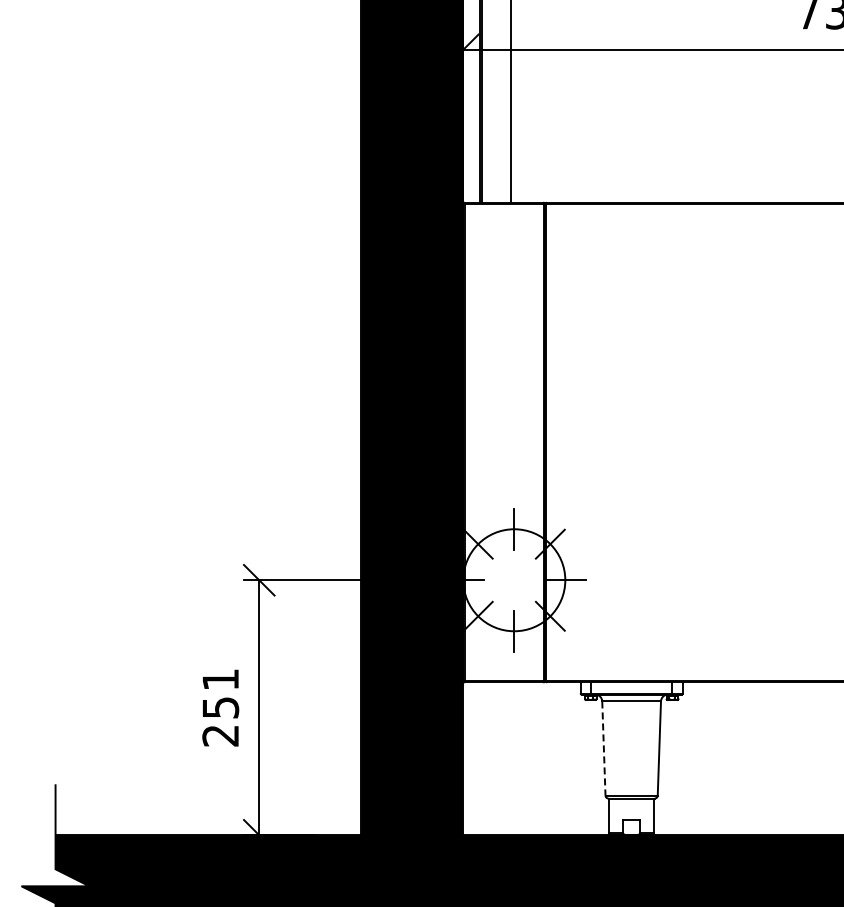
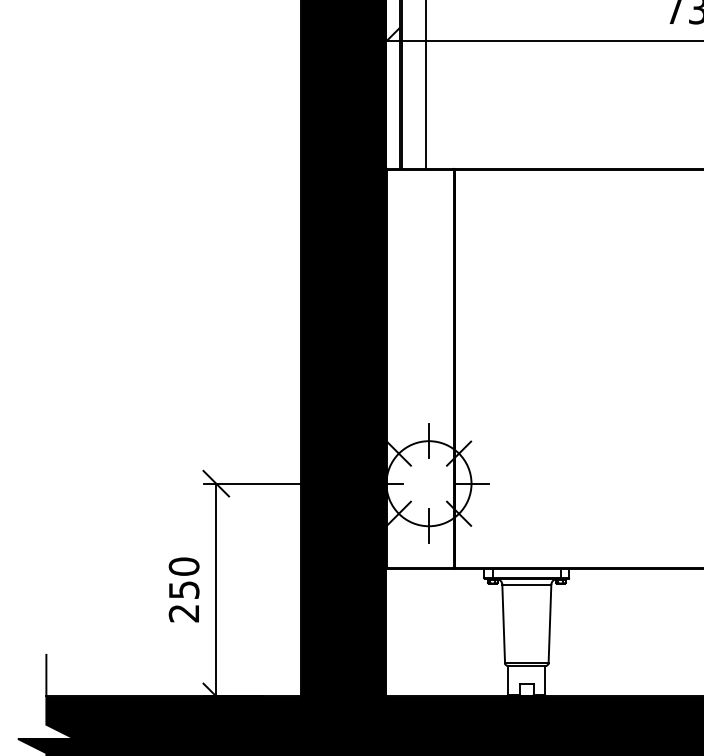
text: (220, 679) -> (183, 566), 251 -> 250
line: (603, 749) -> (503, 624), dashed -> solid

